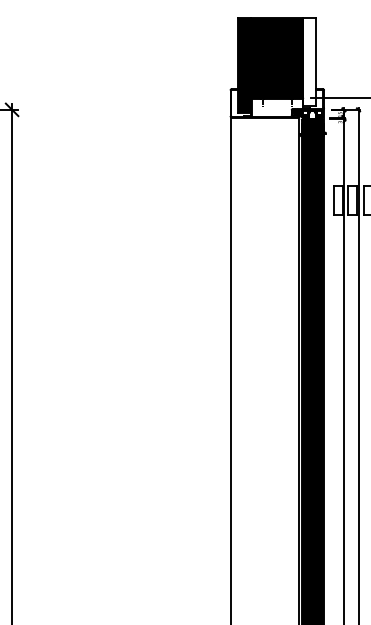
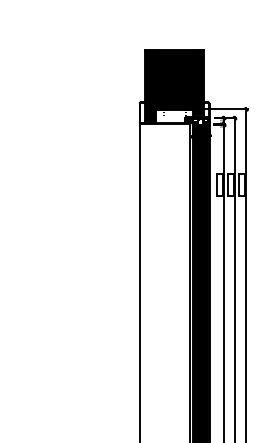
fill: (309, 61) -> (198, 81), added

